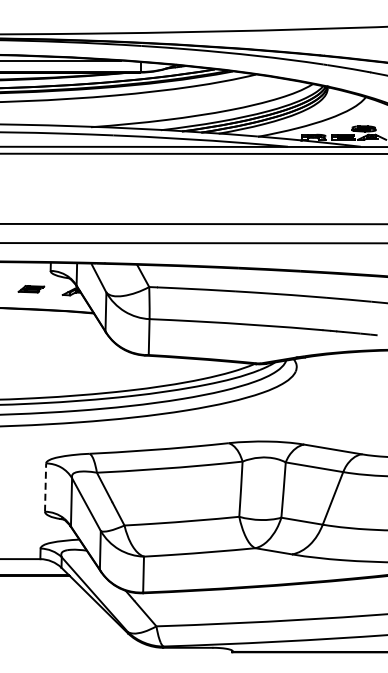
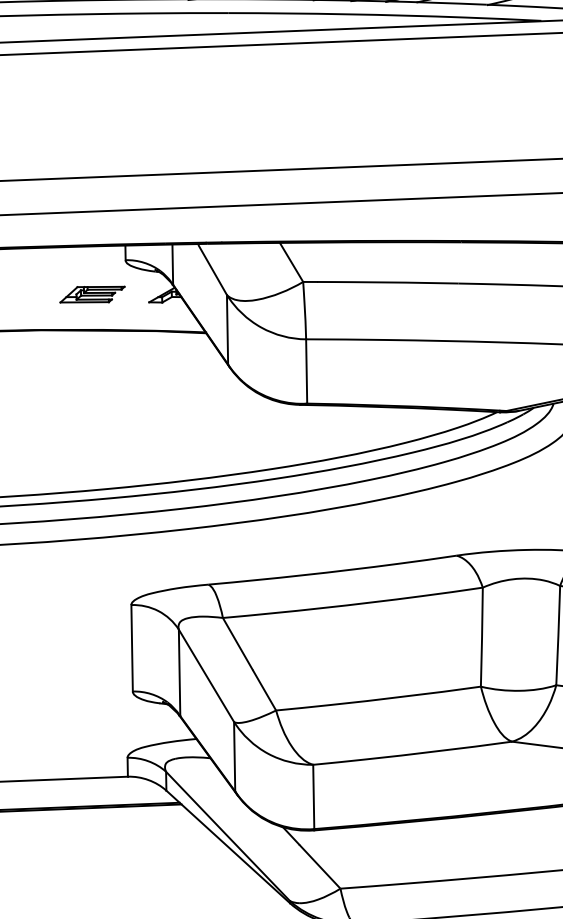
part: (31, 288) -> (92, 292), size x1.43
line: (45, 487) -> (131, 648), dashed -> solid

